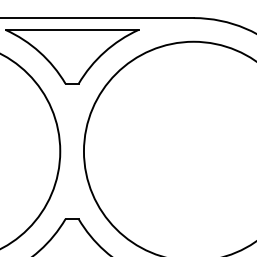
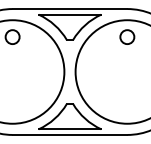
circle: (193, 76) -> (127, 36), added

